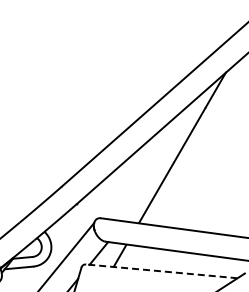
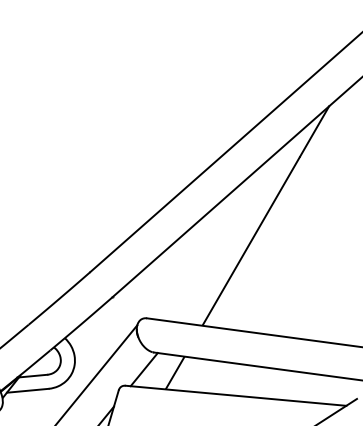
line: (161, 271) -> (235, 395), dashed -> solid

